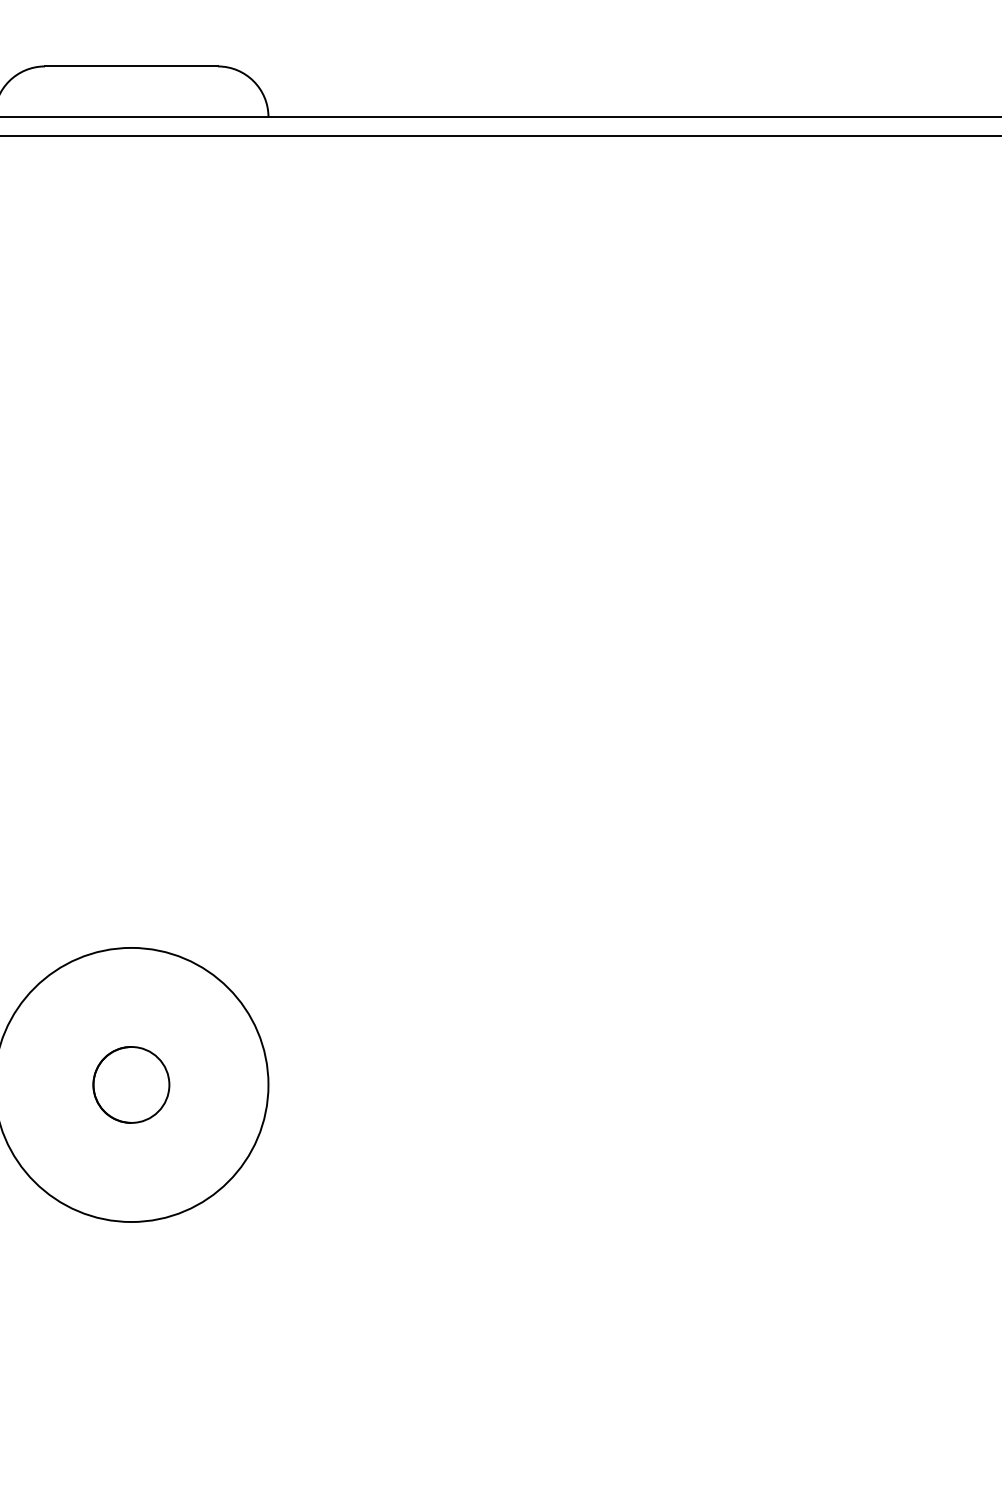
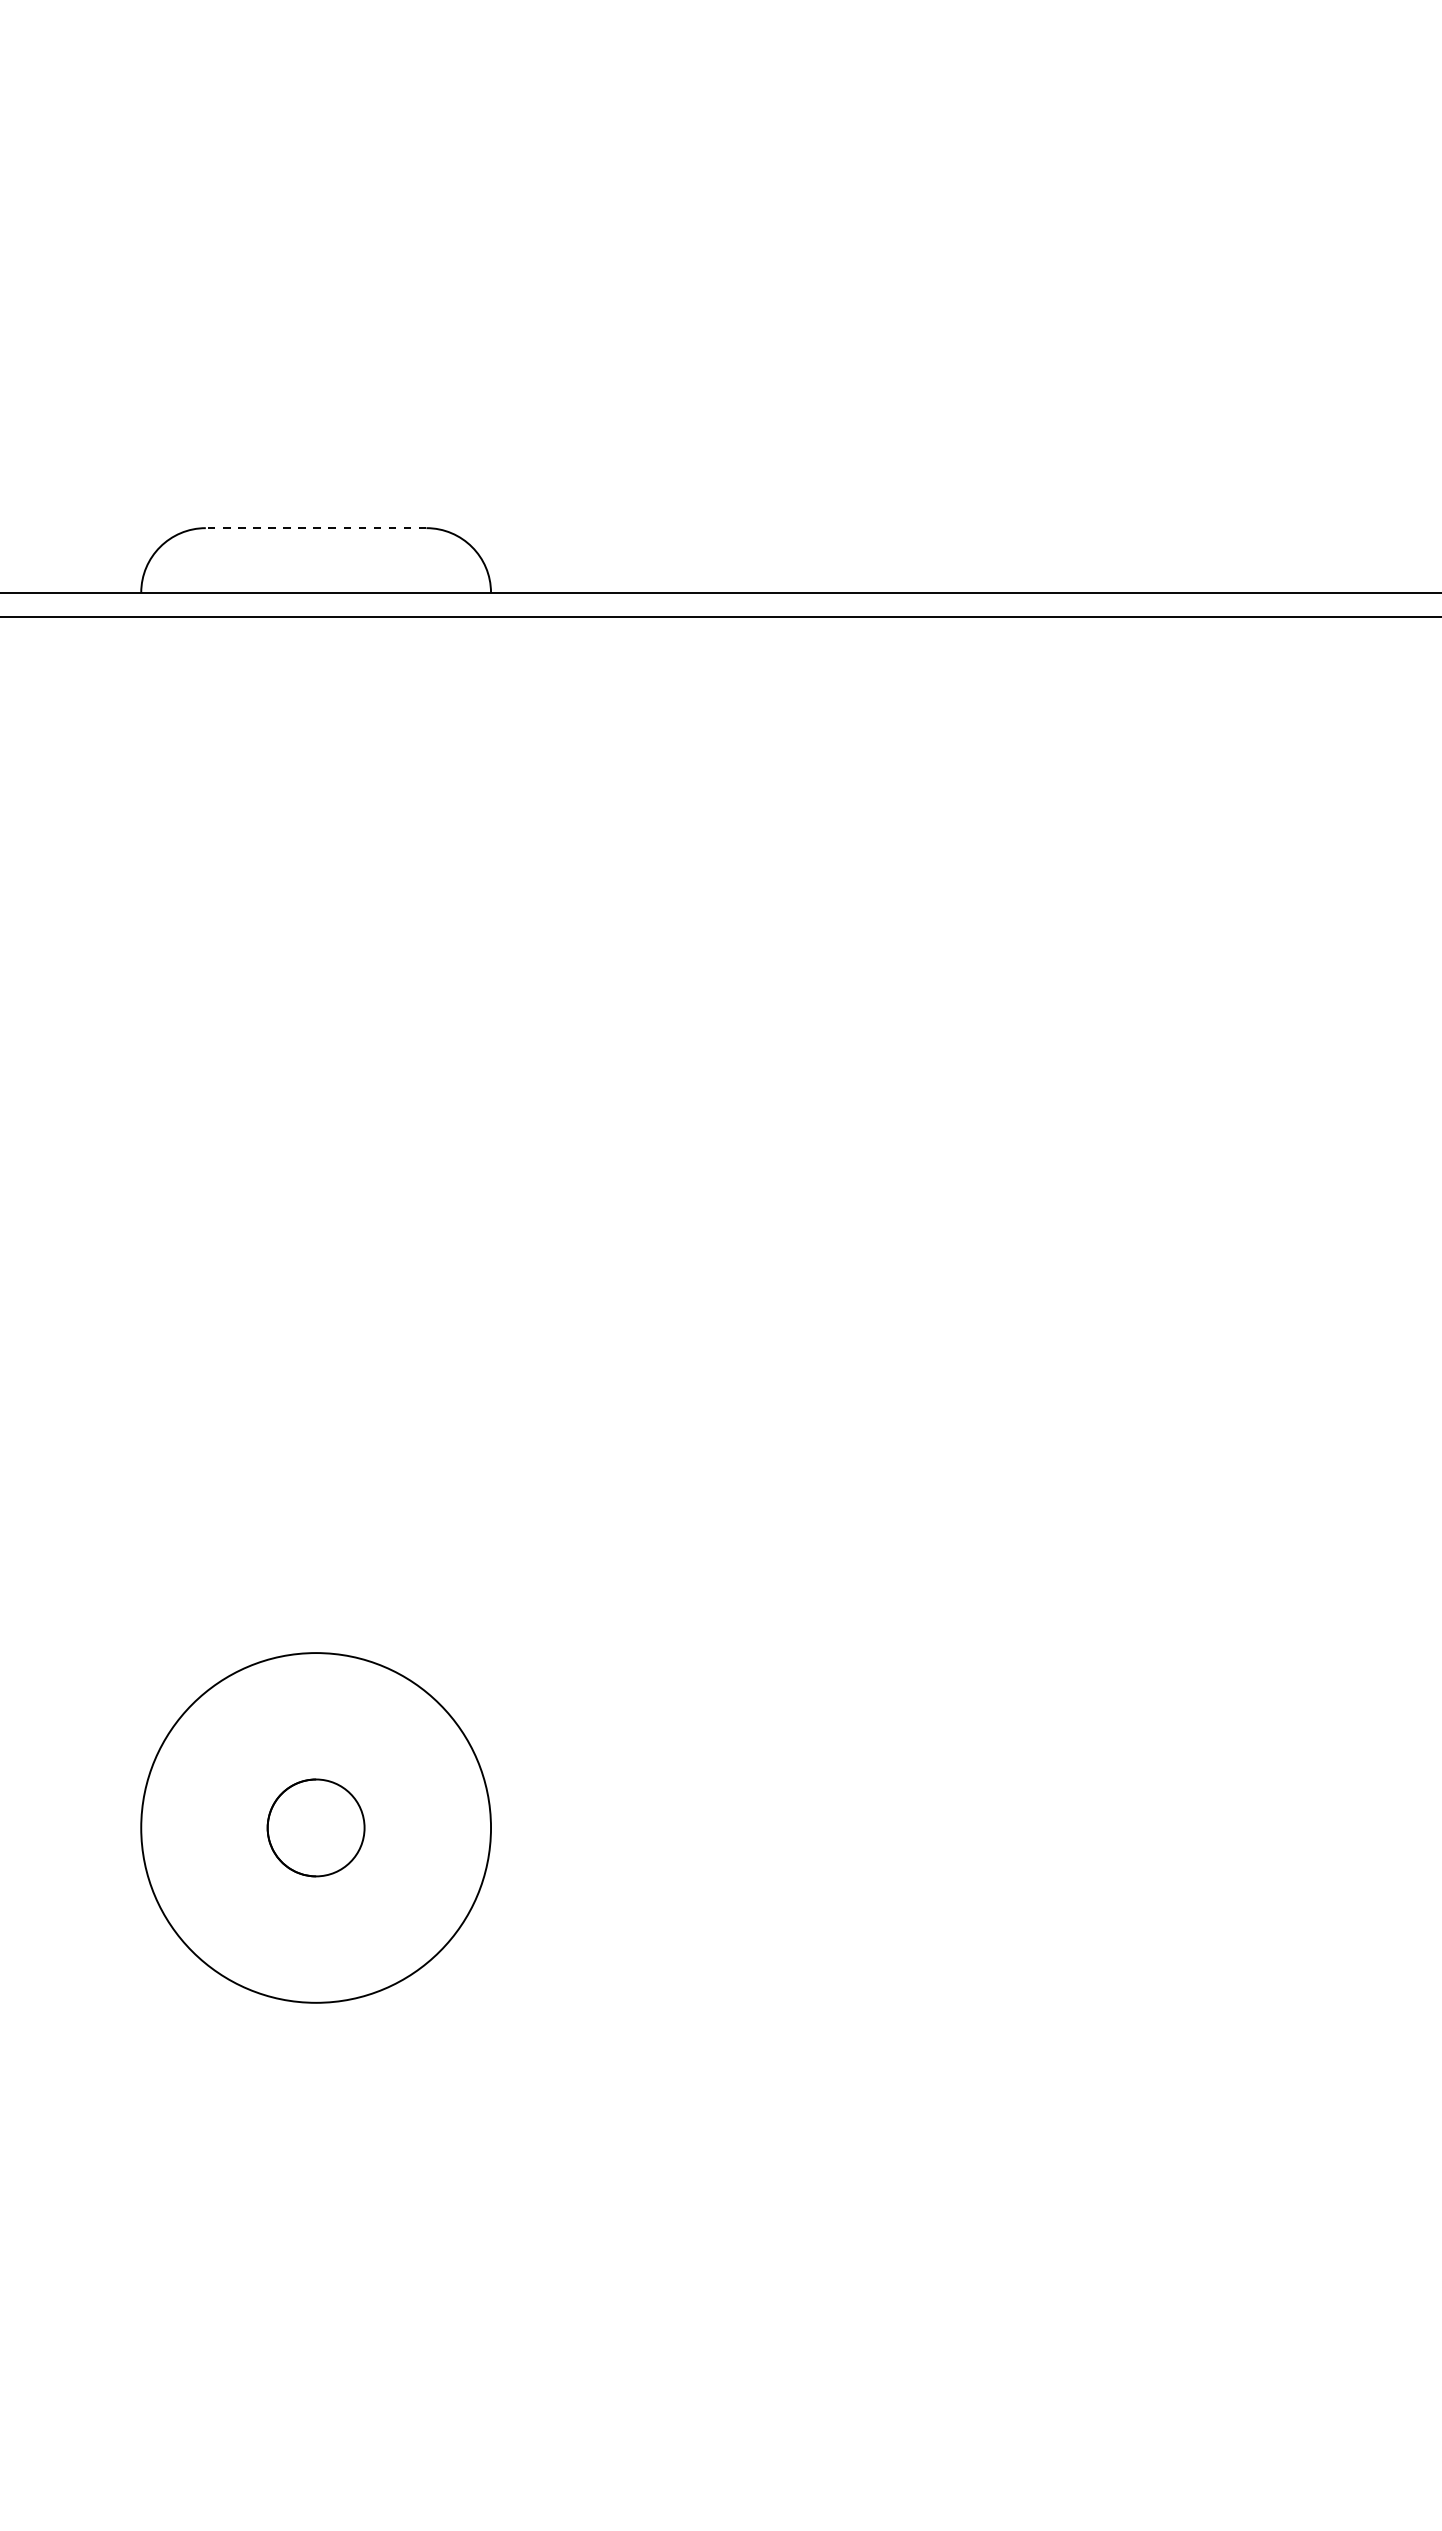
line: (130, 66) -> (315, 528), solid -> dashed

